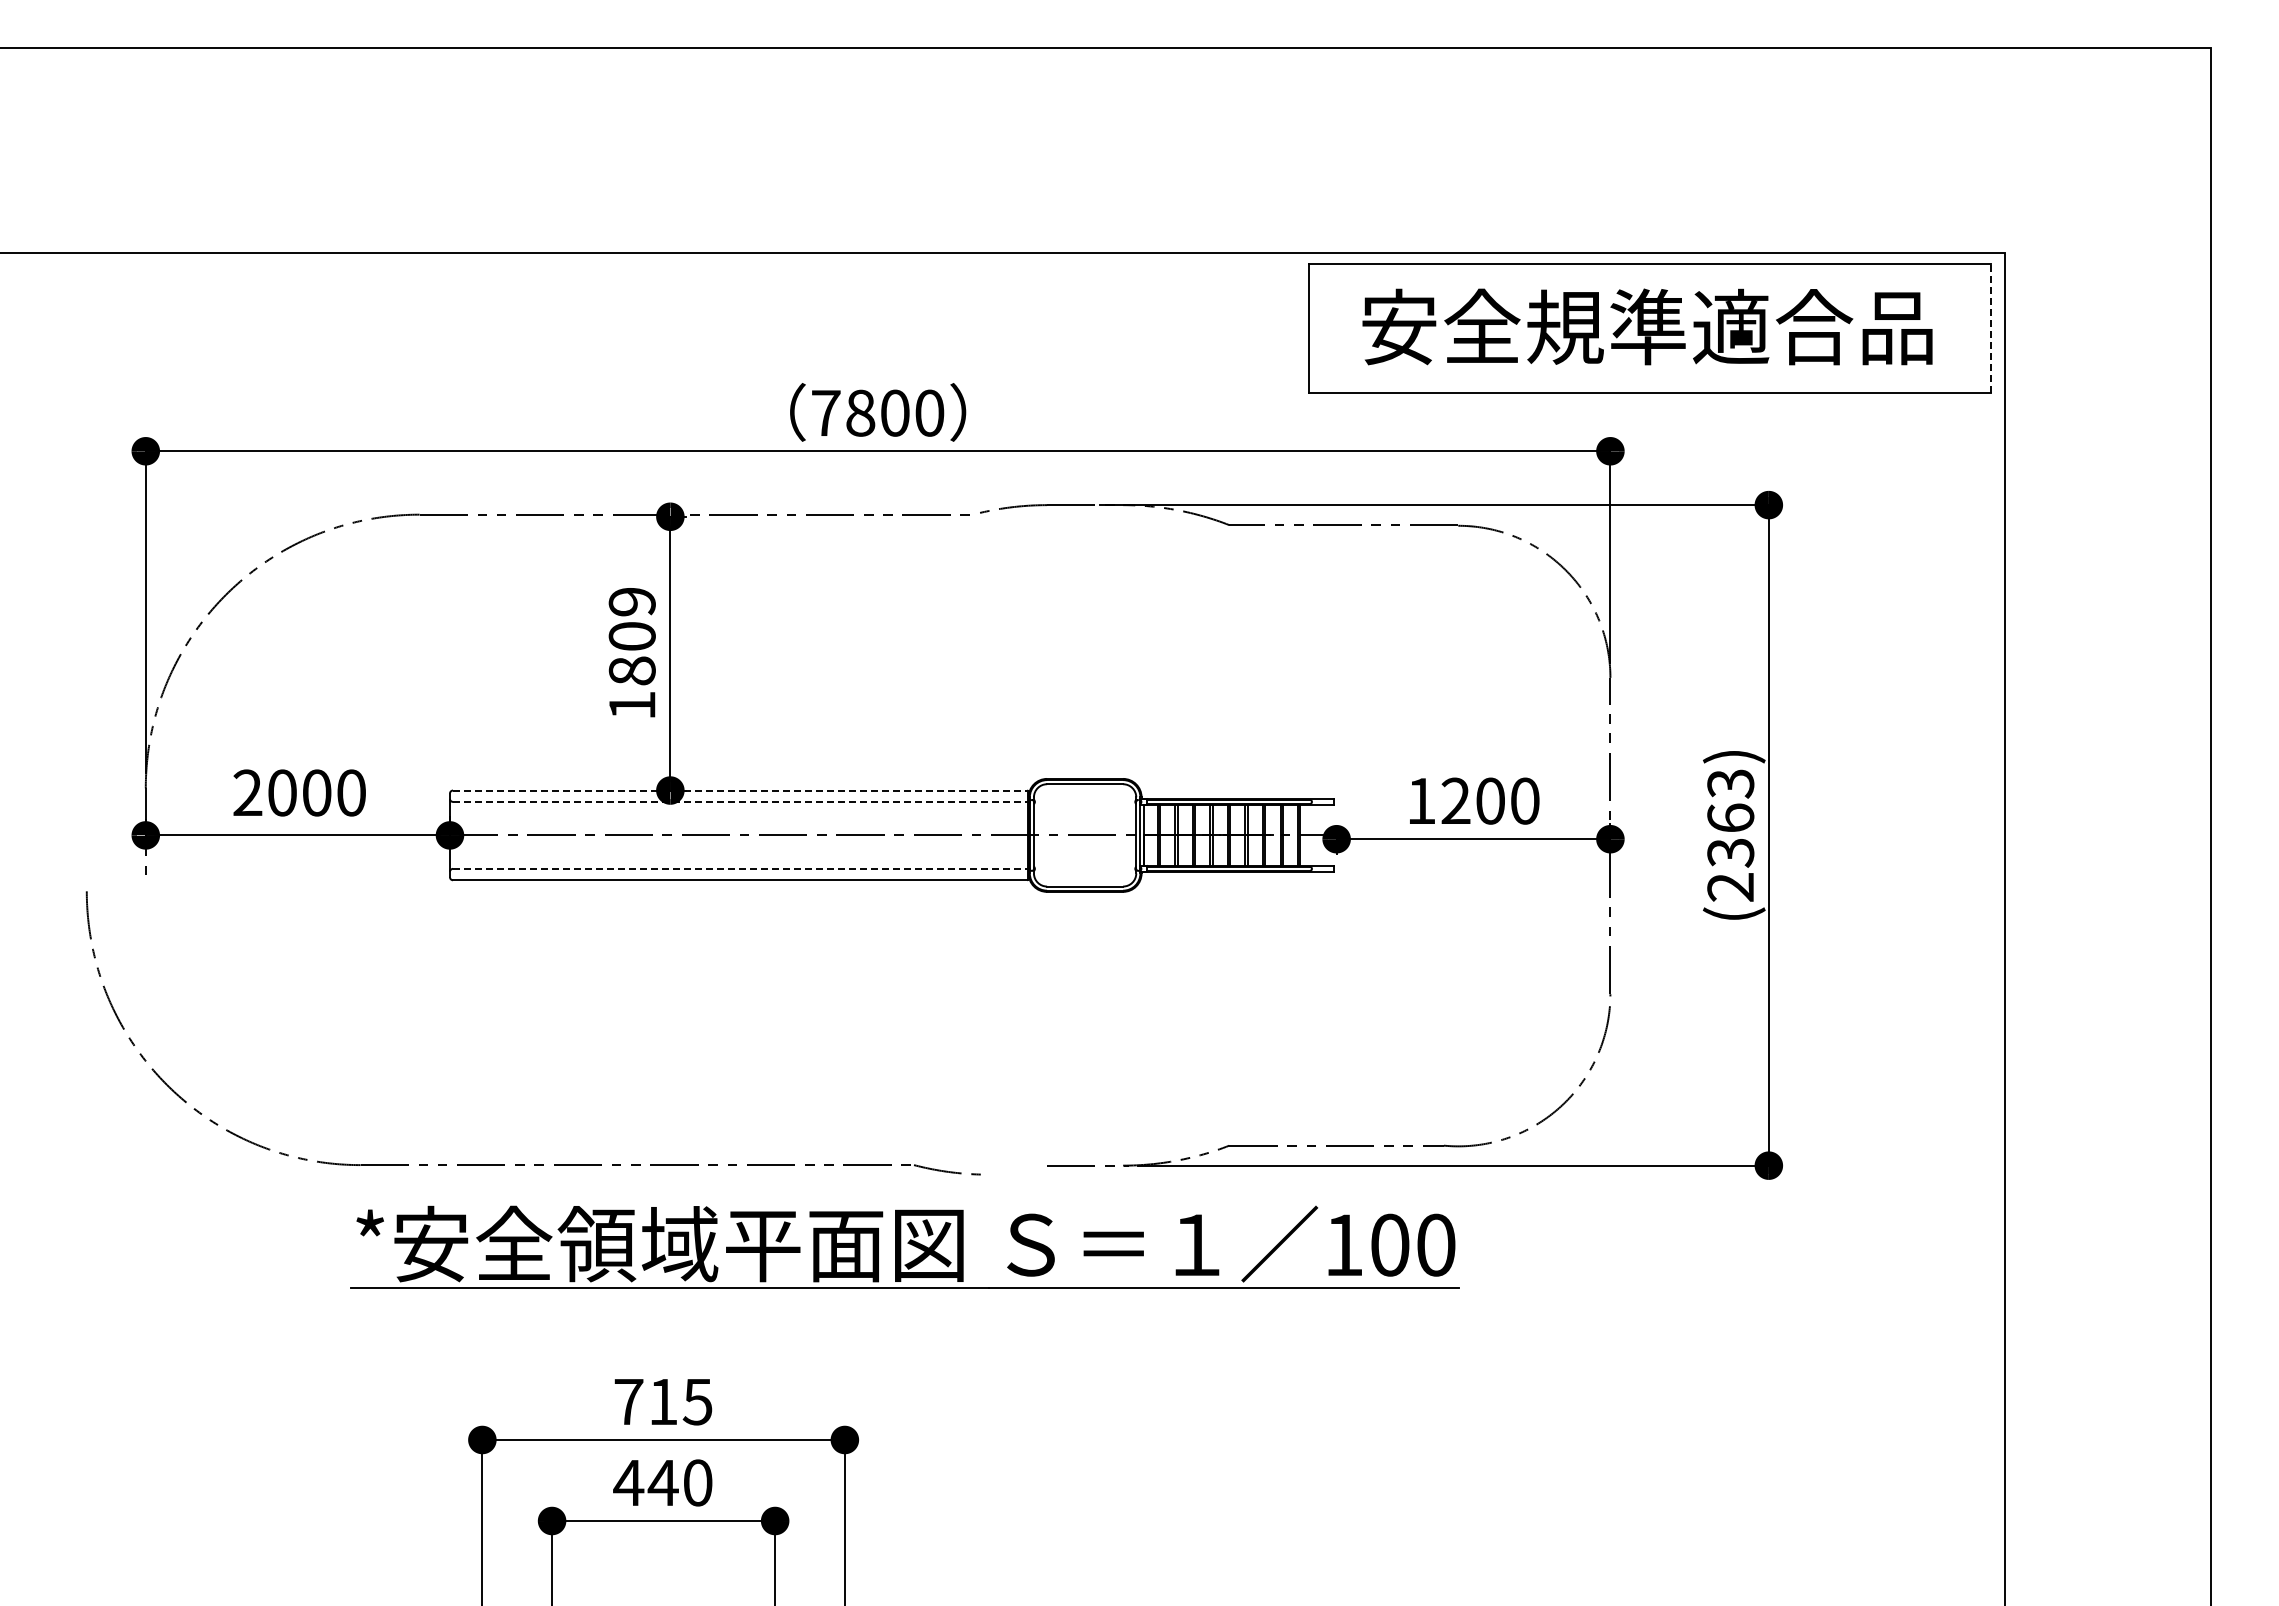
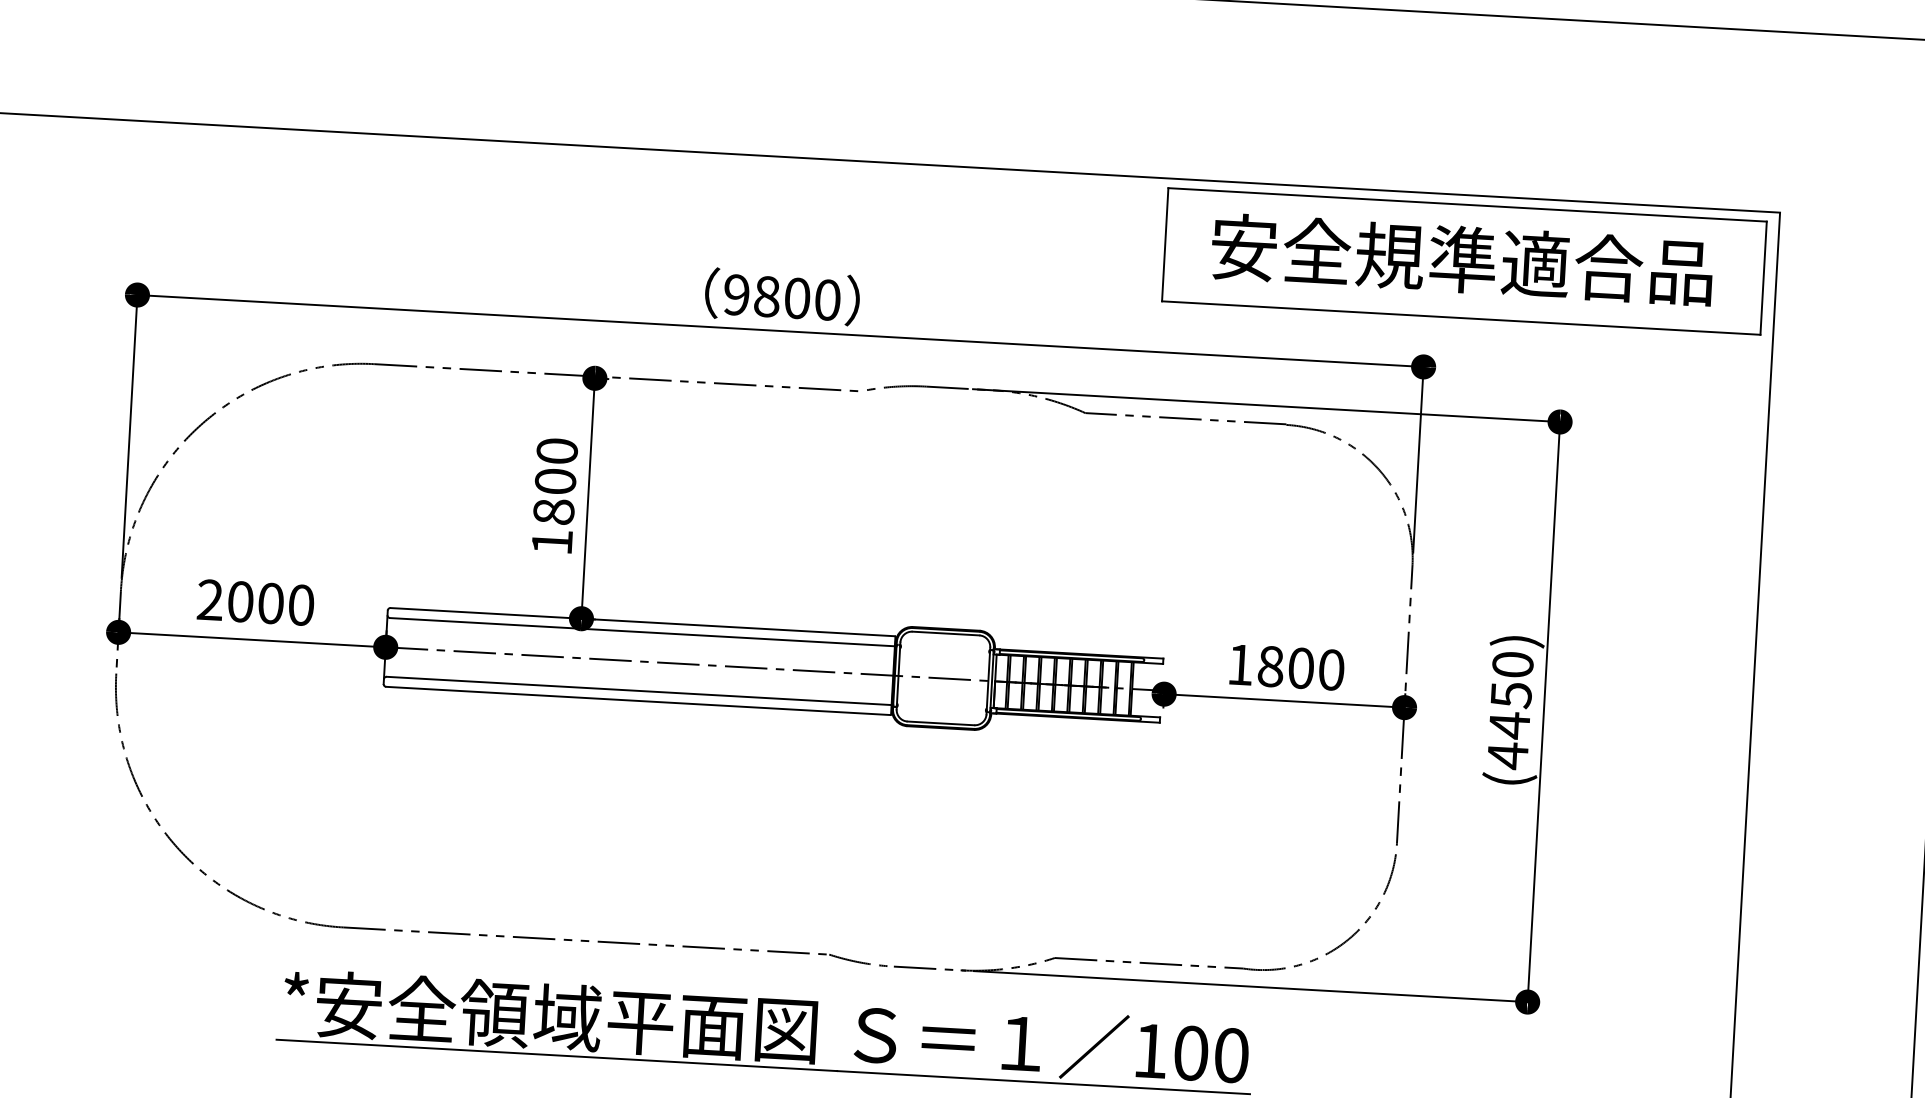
line: (1990, 328) -> (1763, 277), dashed -> solid
text: (825, 412) -> (736, 294), 7800 -> 9800
text: (631, 601) -> (556, 450), 1809 -> 1800
line: (740, 790) -> (643, 622), dashed -> solid
text: (1455, 800) -> (1270, 666), 1200 -> 1800
line: (740, 801) -> (642, 631), dashed -> solid
text: (1730, 836) -> (1510, 711), (2363) -> (4450)
line: (740, 868) -> (639, 690), dashed -> solid
part: (534, 1164) -> (496, 935), moved

